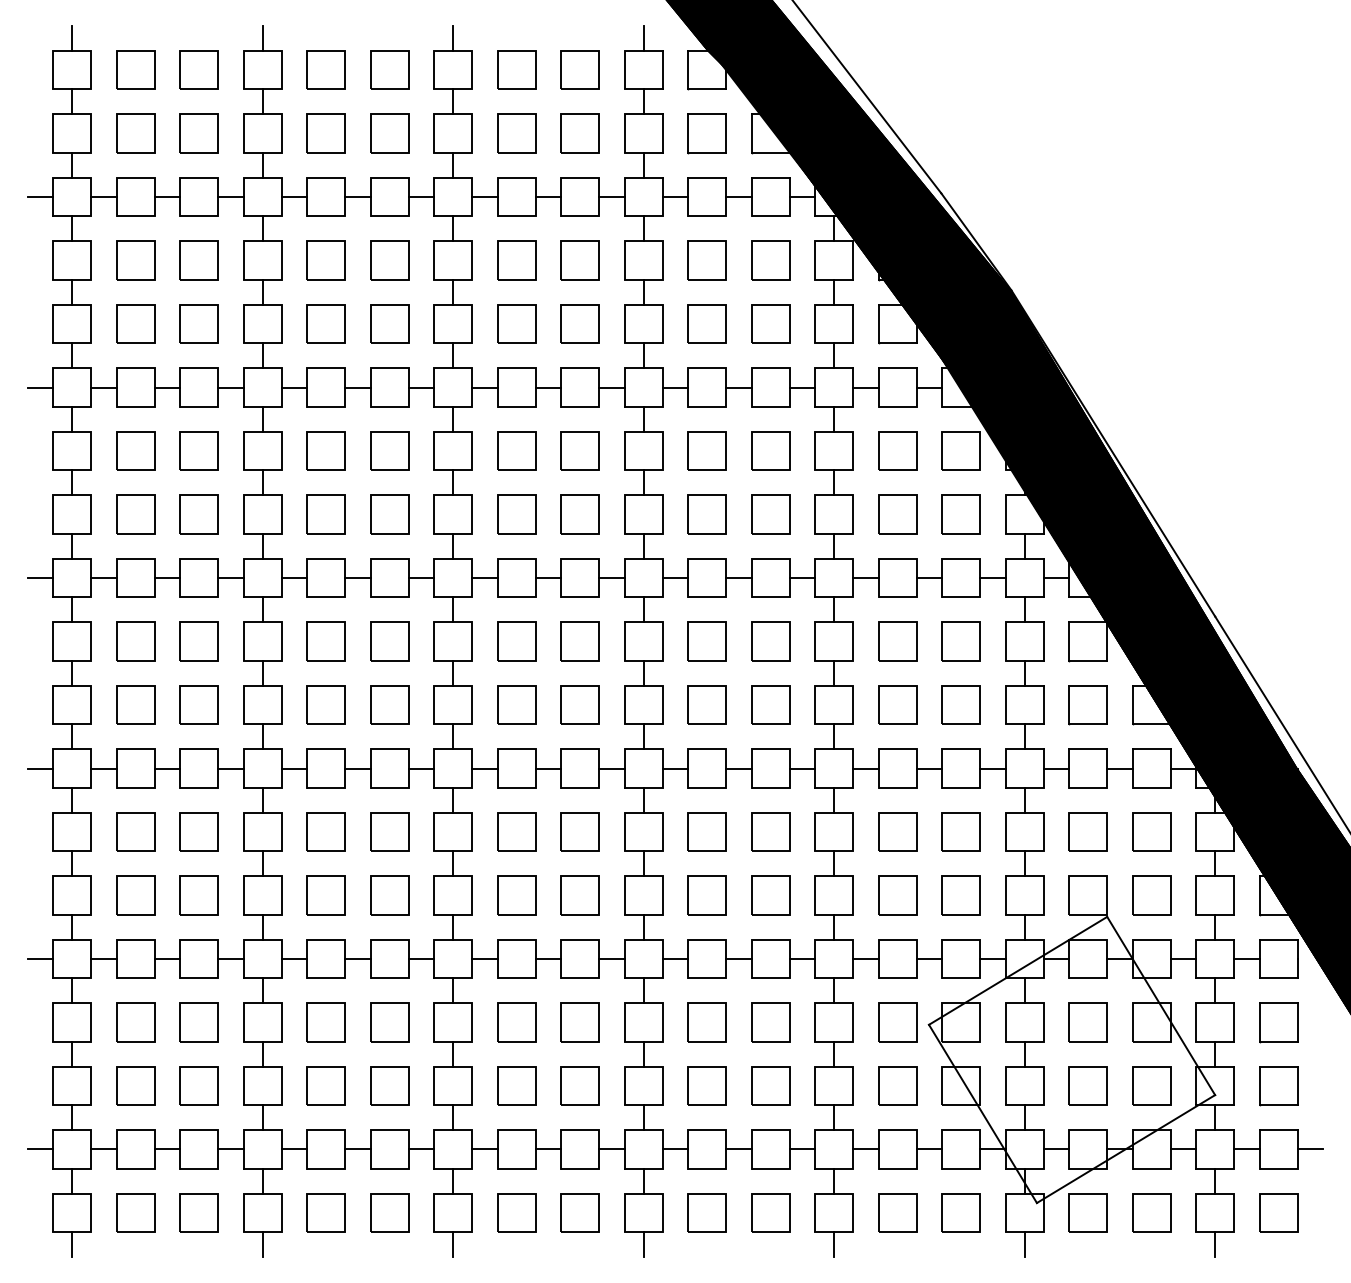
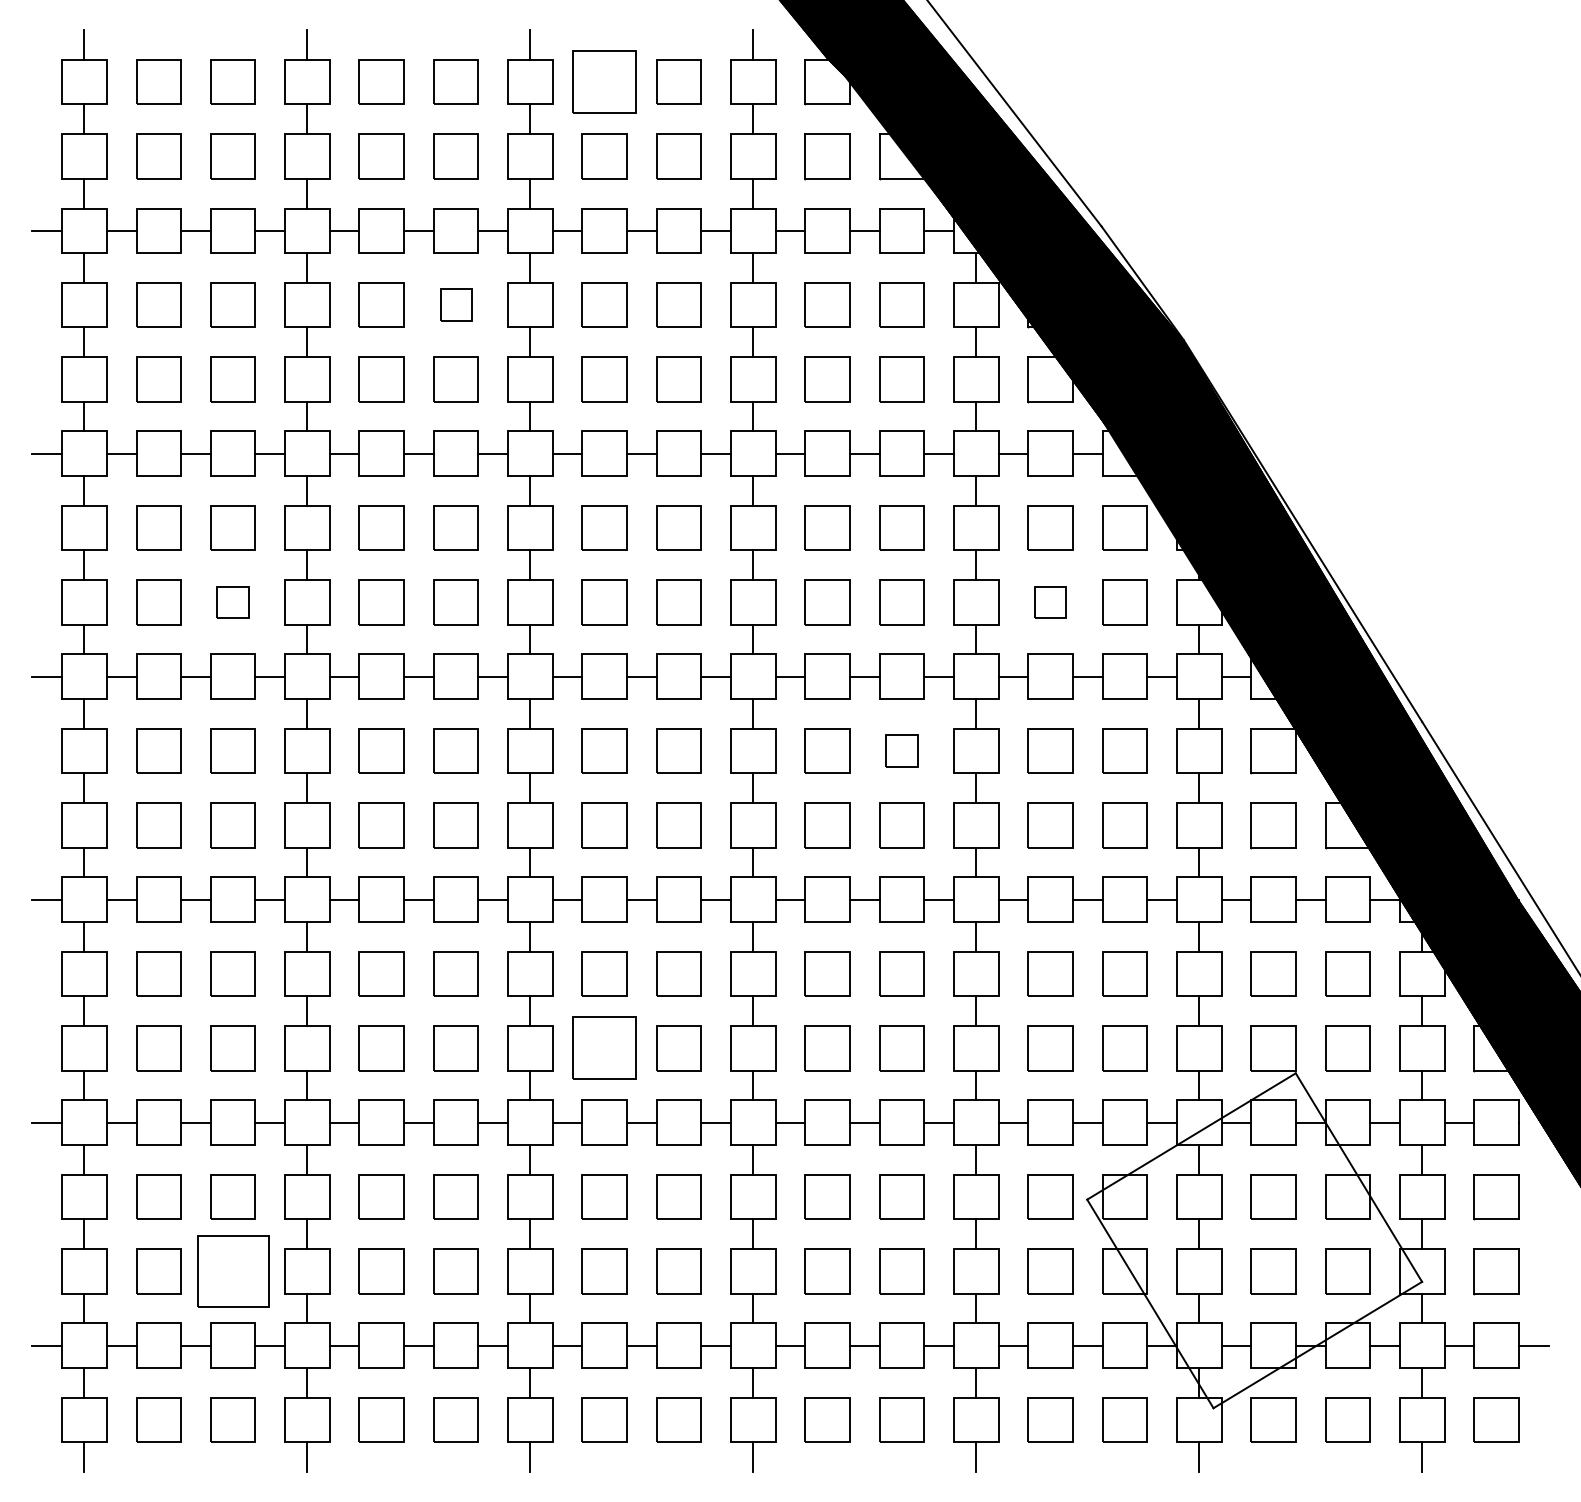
part: (516, 69) -> (604, 81), size x1.4
part: (389, 260) -> (455, 305), size x0.7
part: (198, 514) -> (232, 602), size x0.7
part: (897, 514) -> (1050, 602), size x0.7
part: (770, 641) -> (901, 751), size x0.7
part: (516, 895) -> (604, 1048), size x1.4
part: (198, 1085) -> (232, 1270), size x1.6

